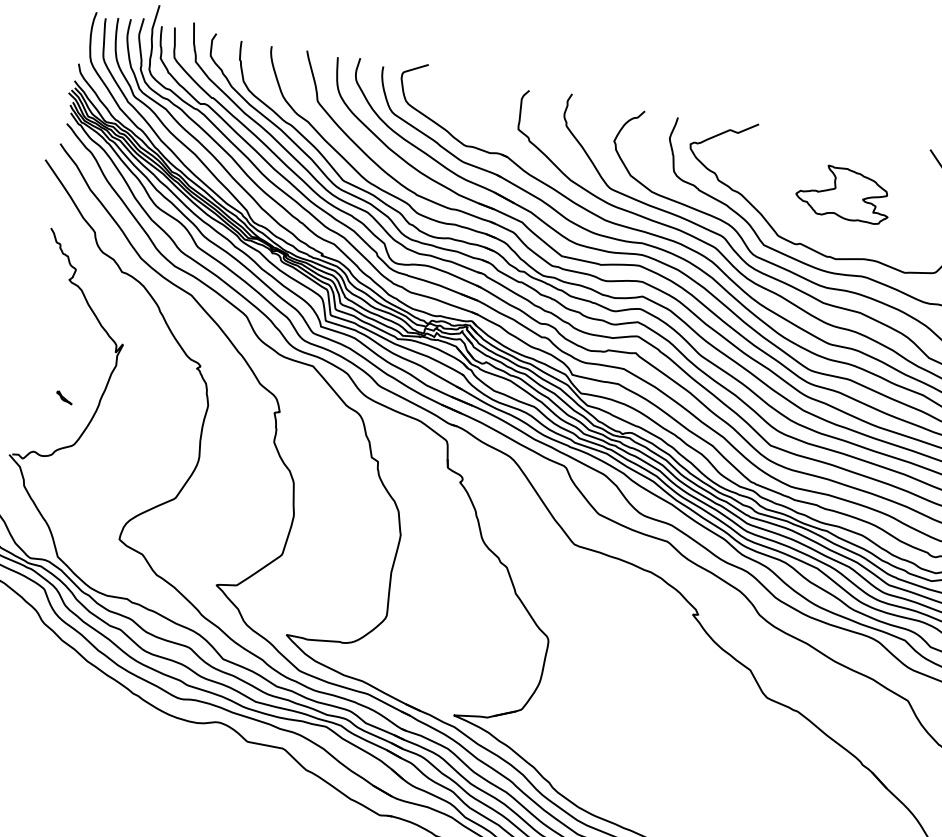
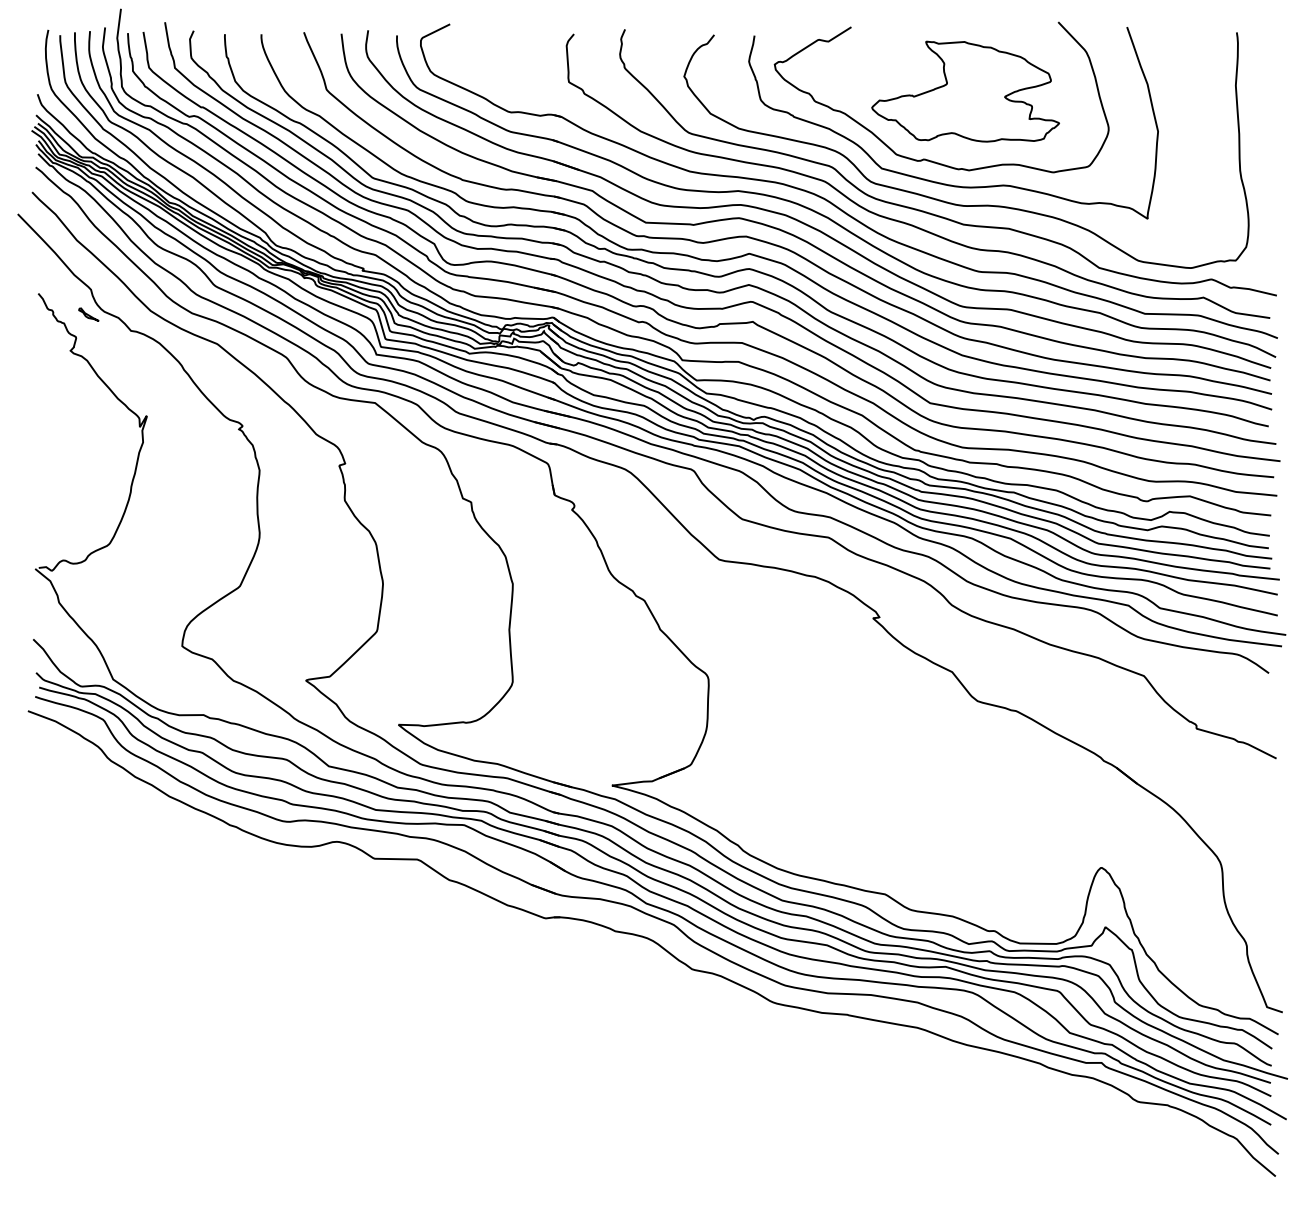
part: (843, 193) -> (965, 91), size x1.67
part: (64, 397) -> (88, 314), moved

